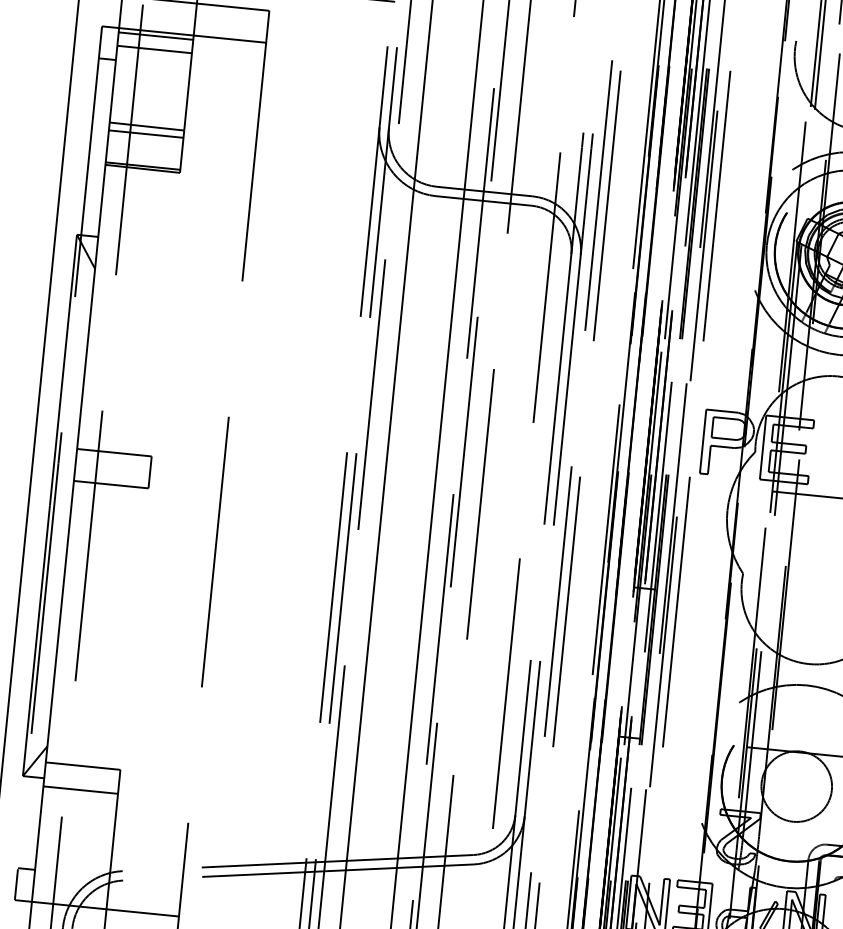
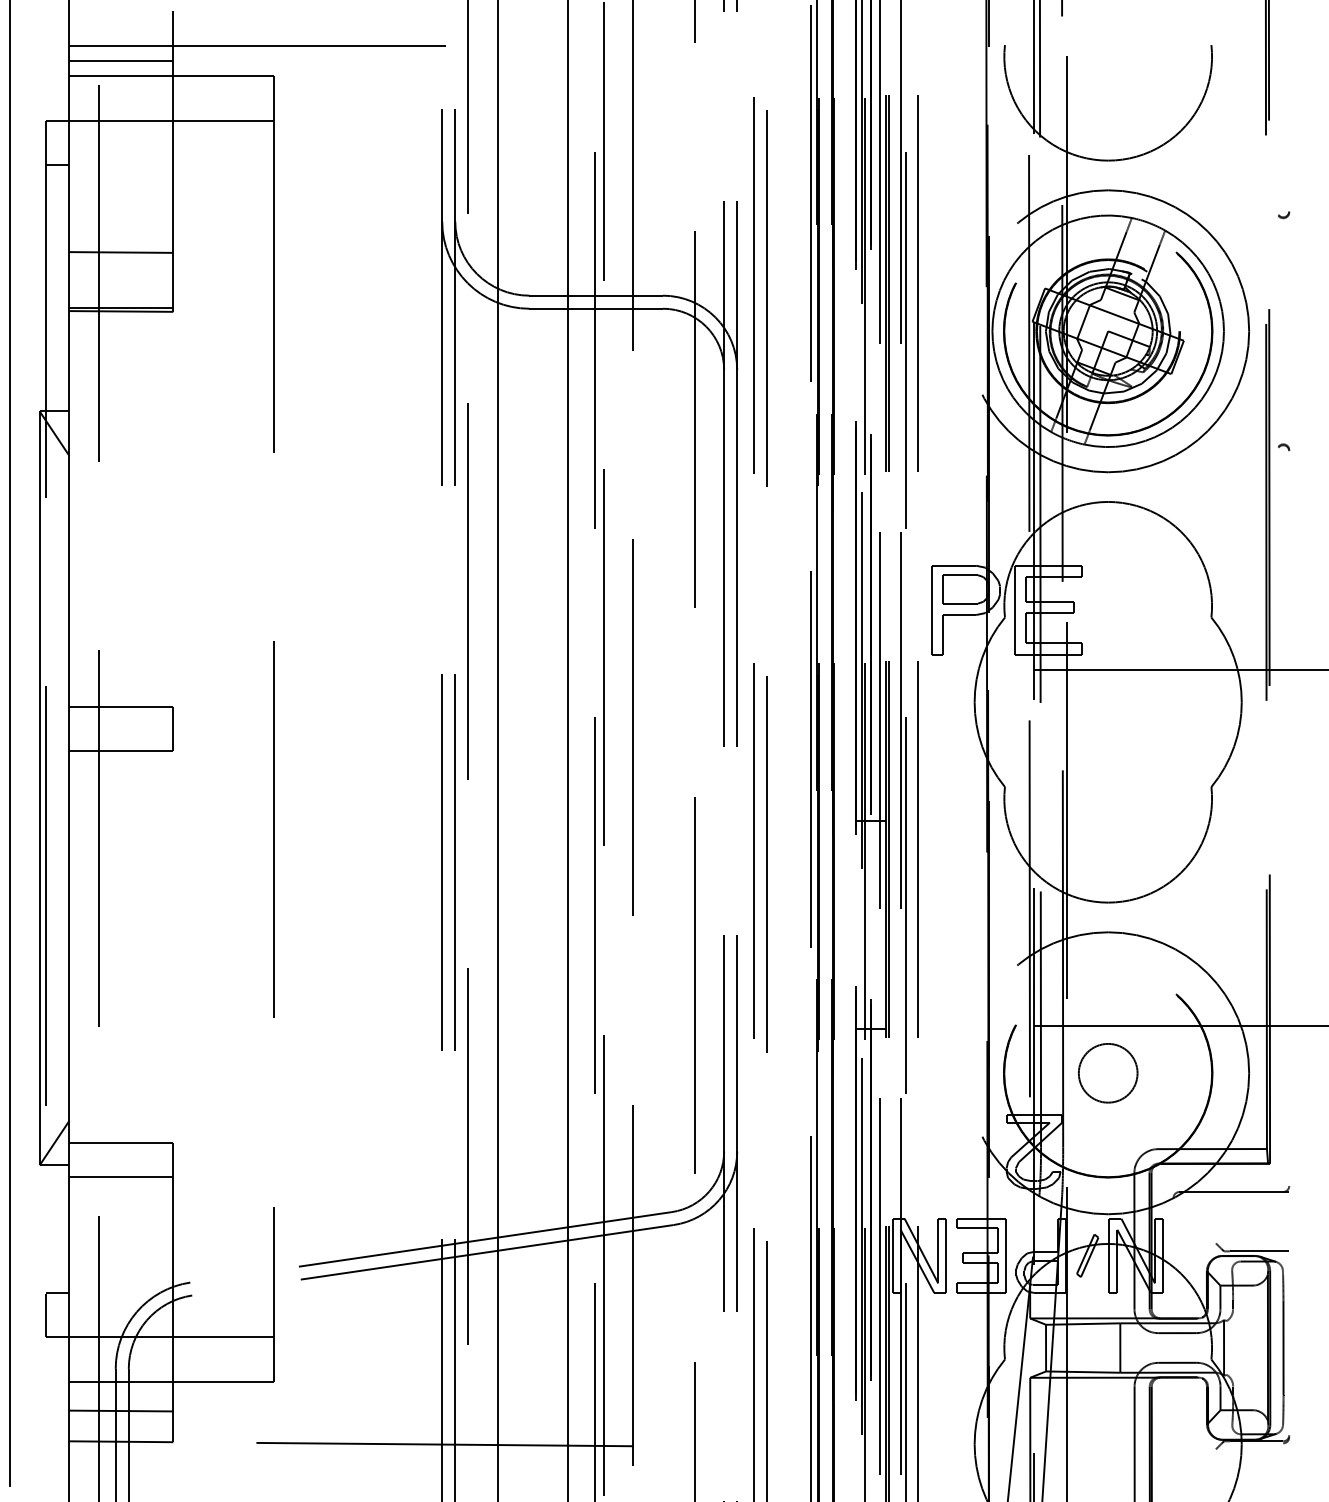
line: (156, 36) -> (121, 126), removed
line: (154, 49) -> (121, 145), removed
line: (146, 134) -> (121, 263), removed
circle: (796, 786) -> (1108, 1073), size x0.6

